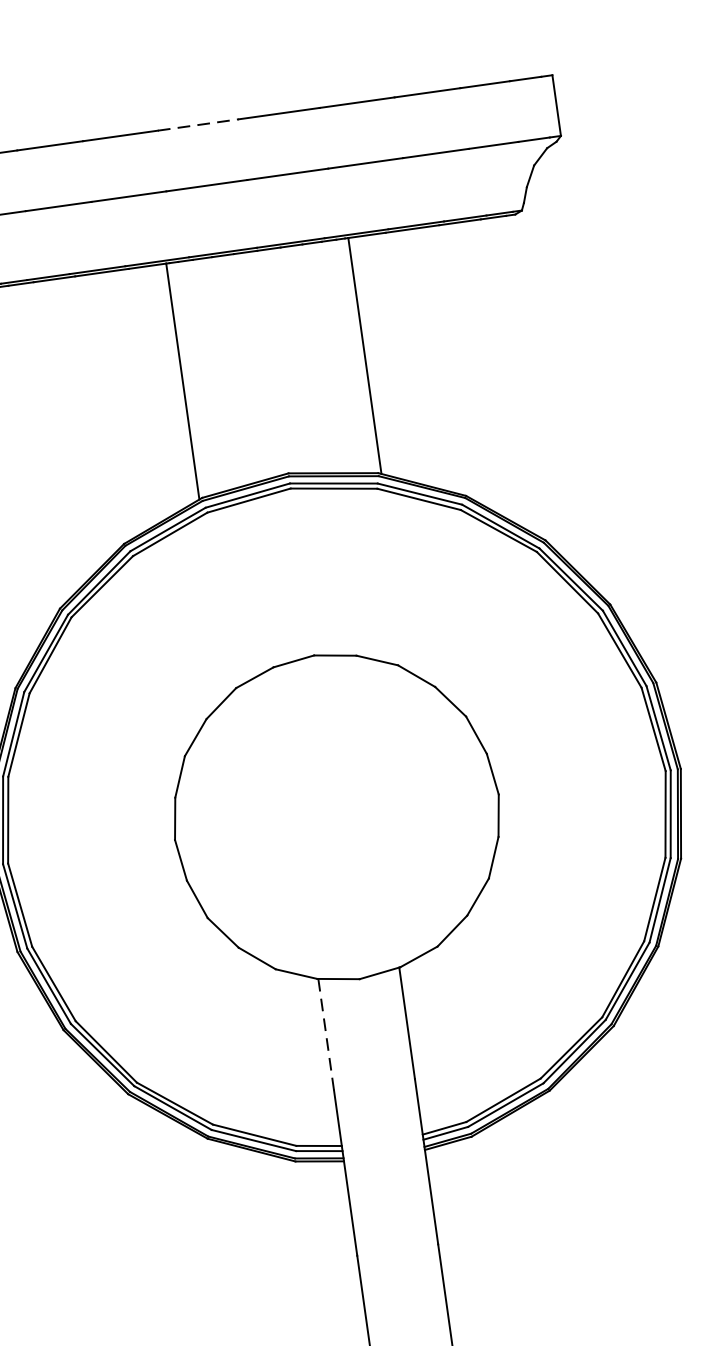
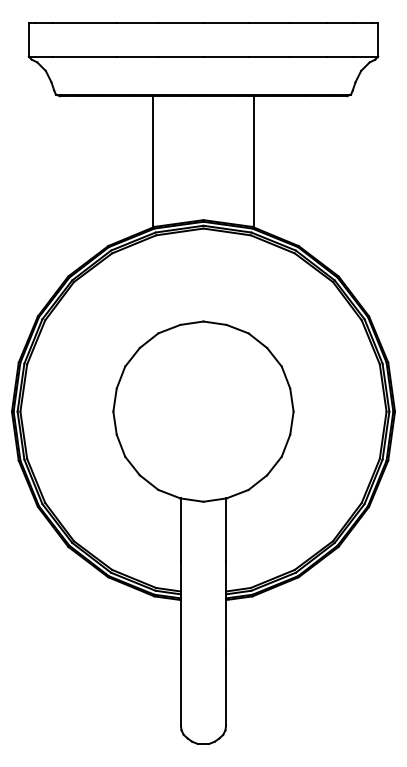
line: (197, 126) -> (180, 23), dashed -> solid
line: (325, 1036) -> (180, 530), dashed -> solid

